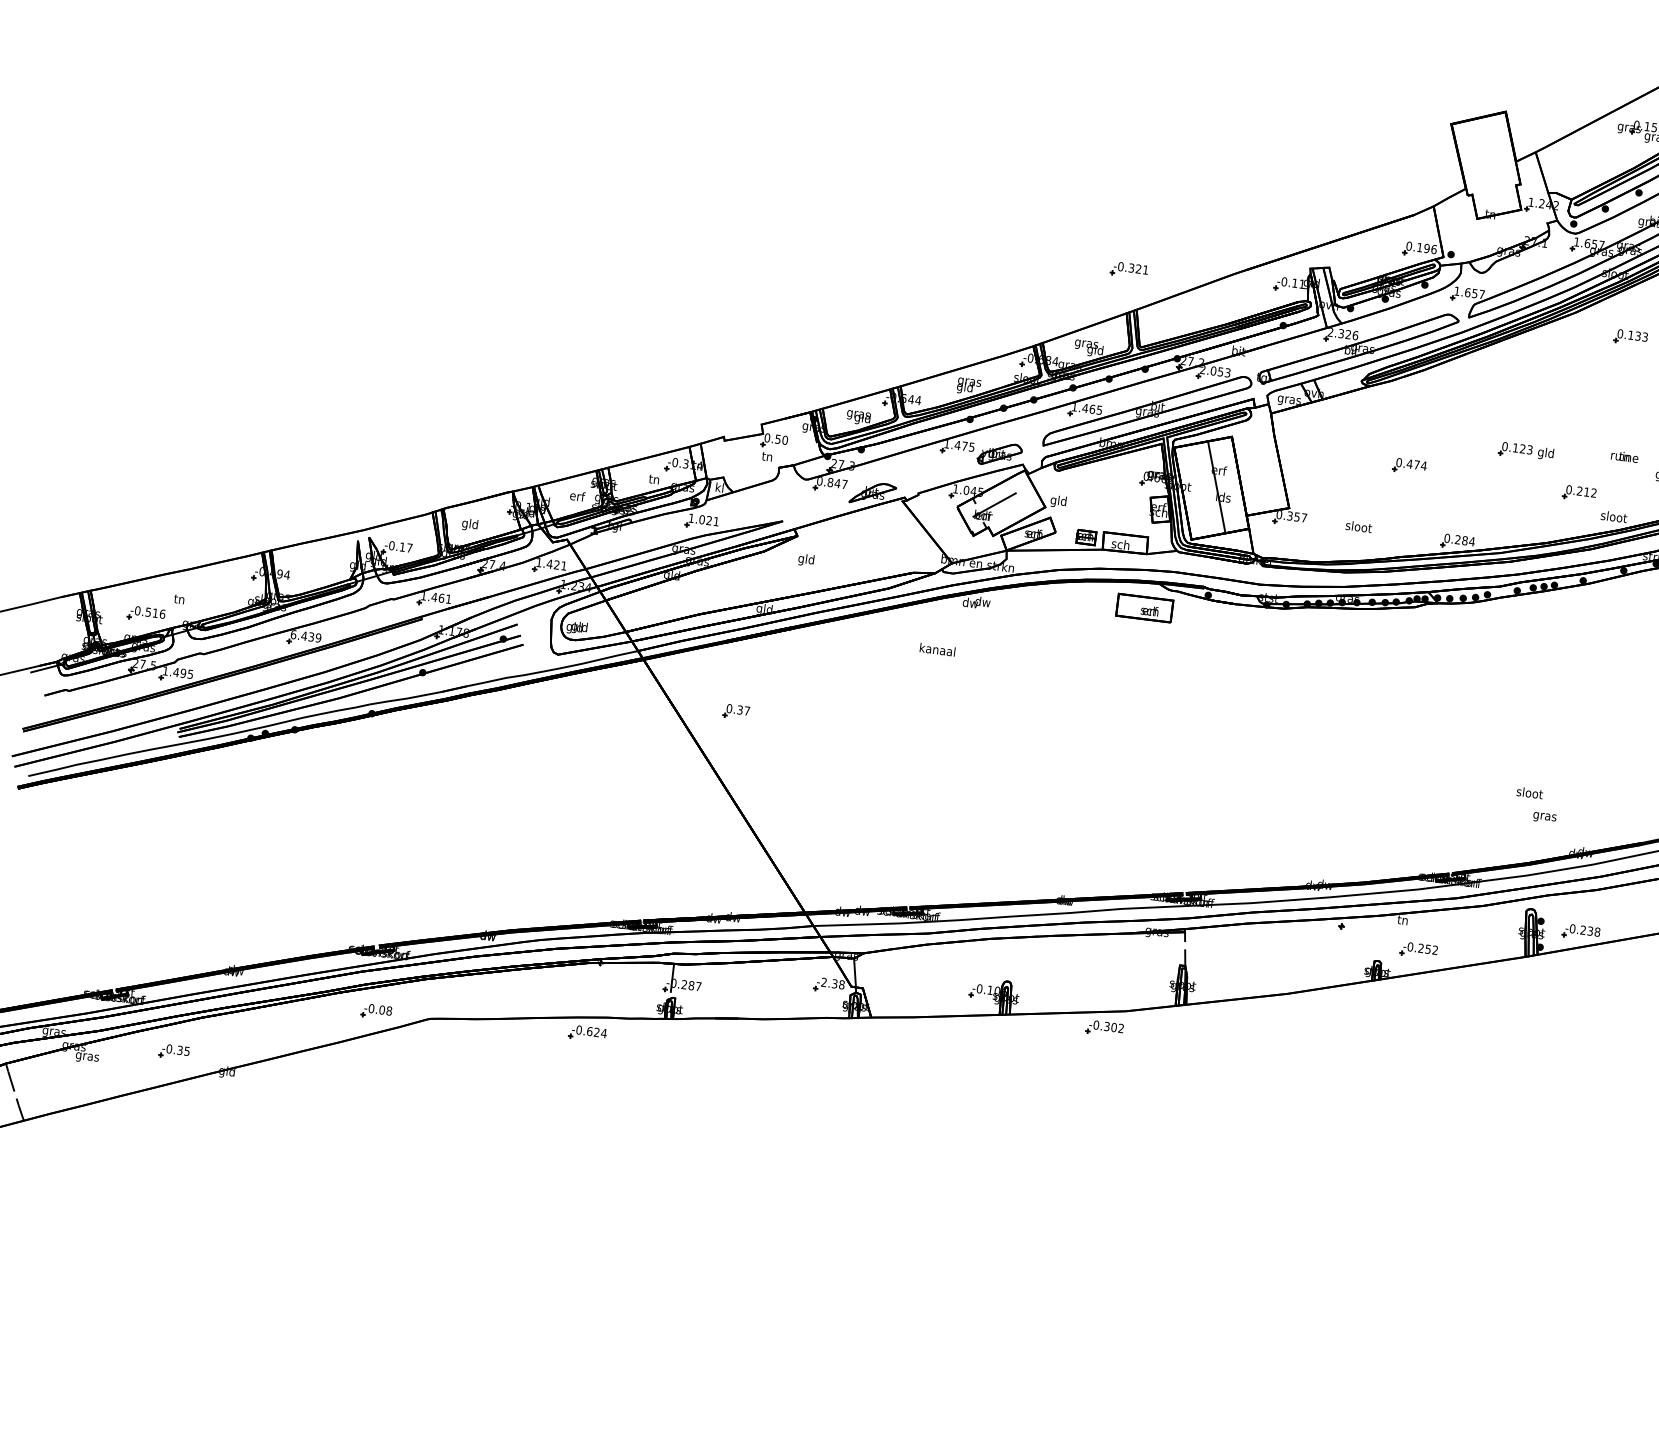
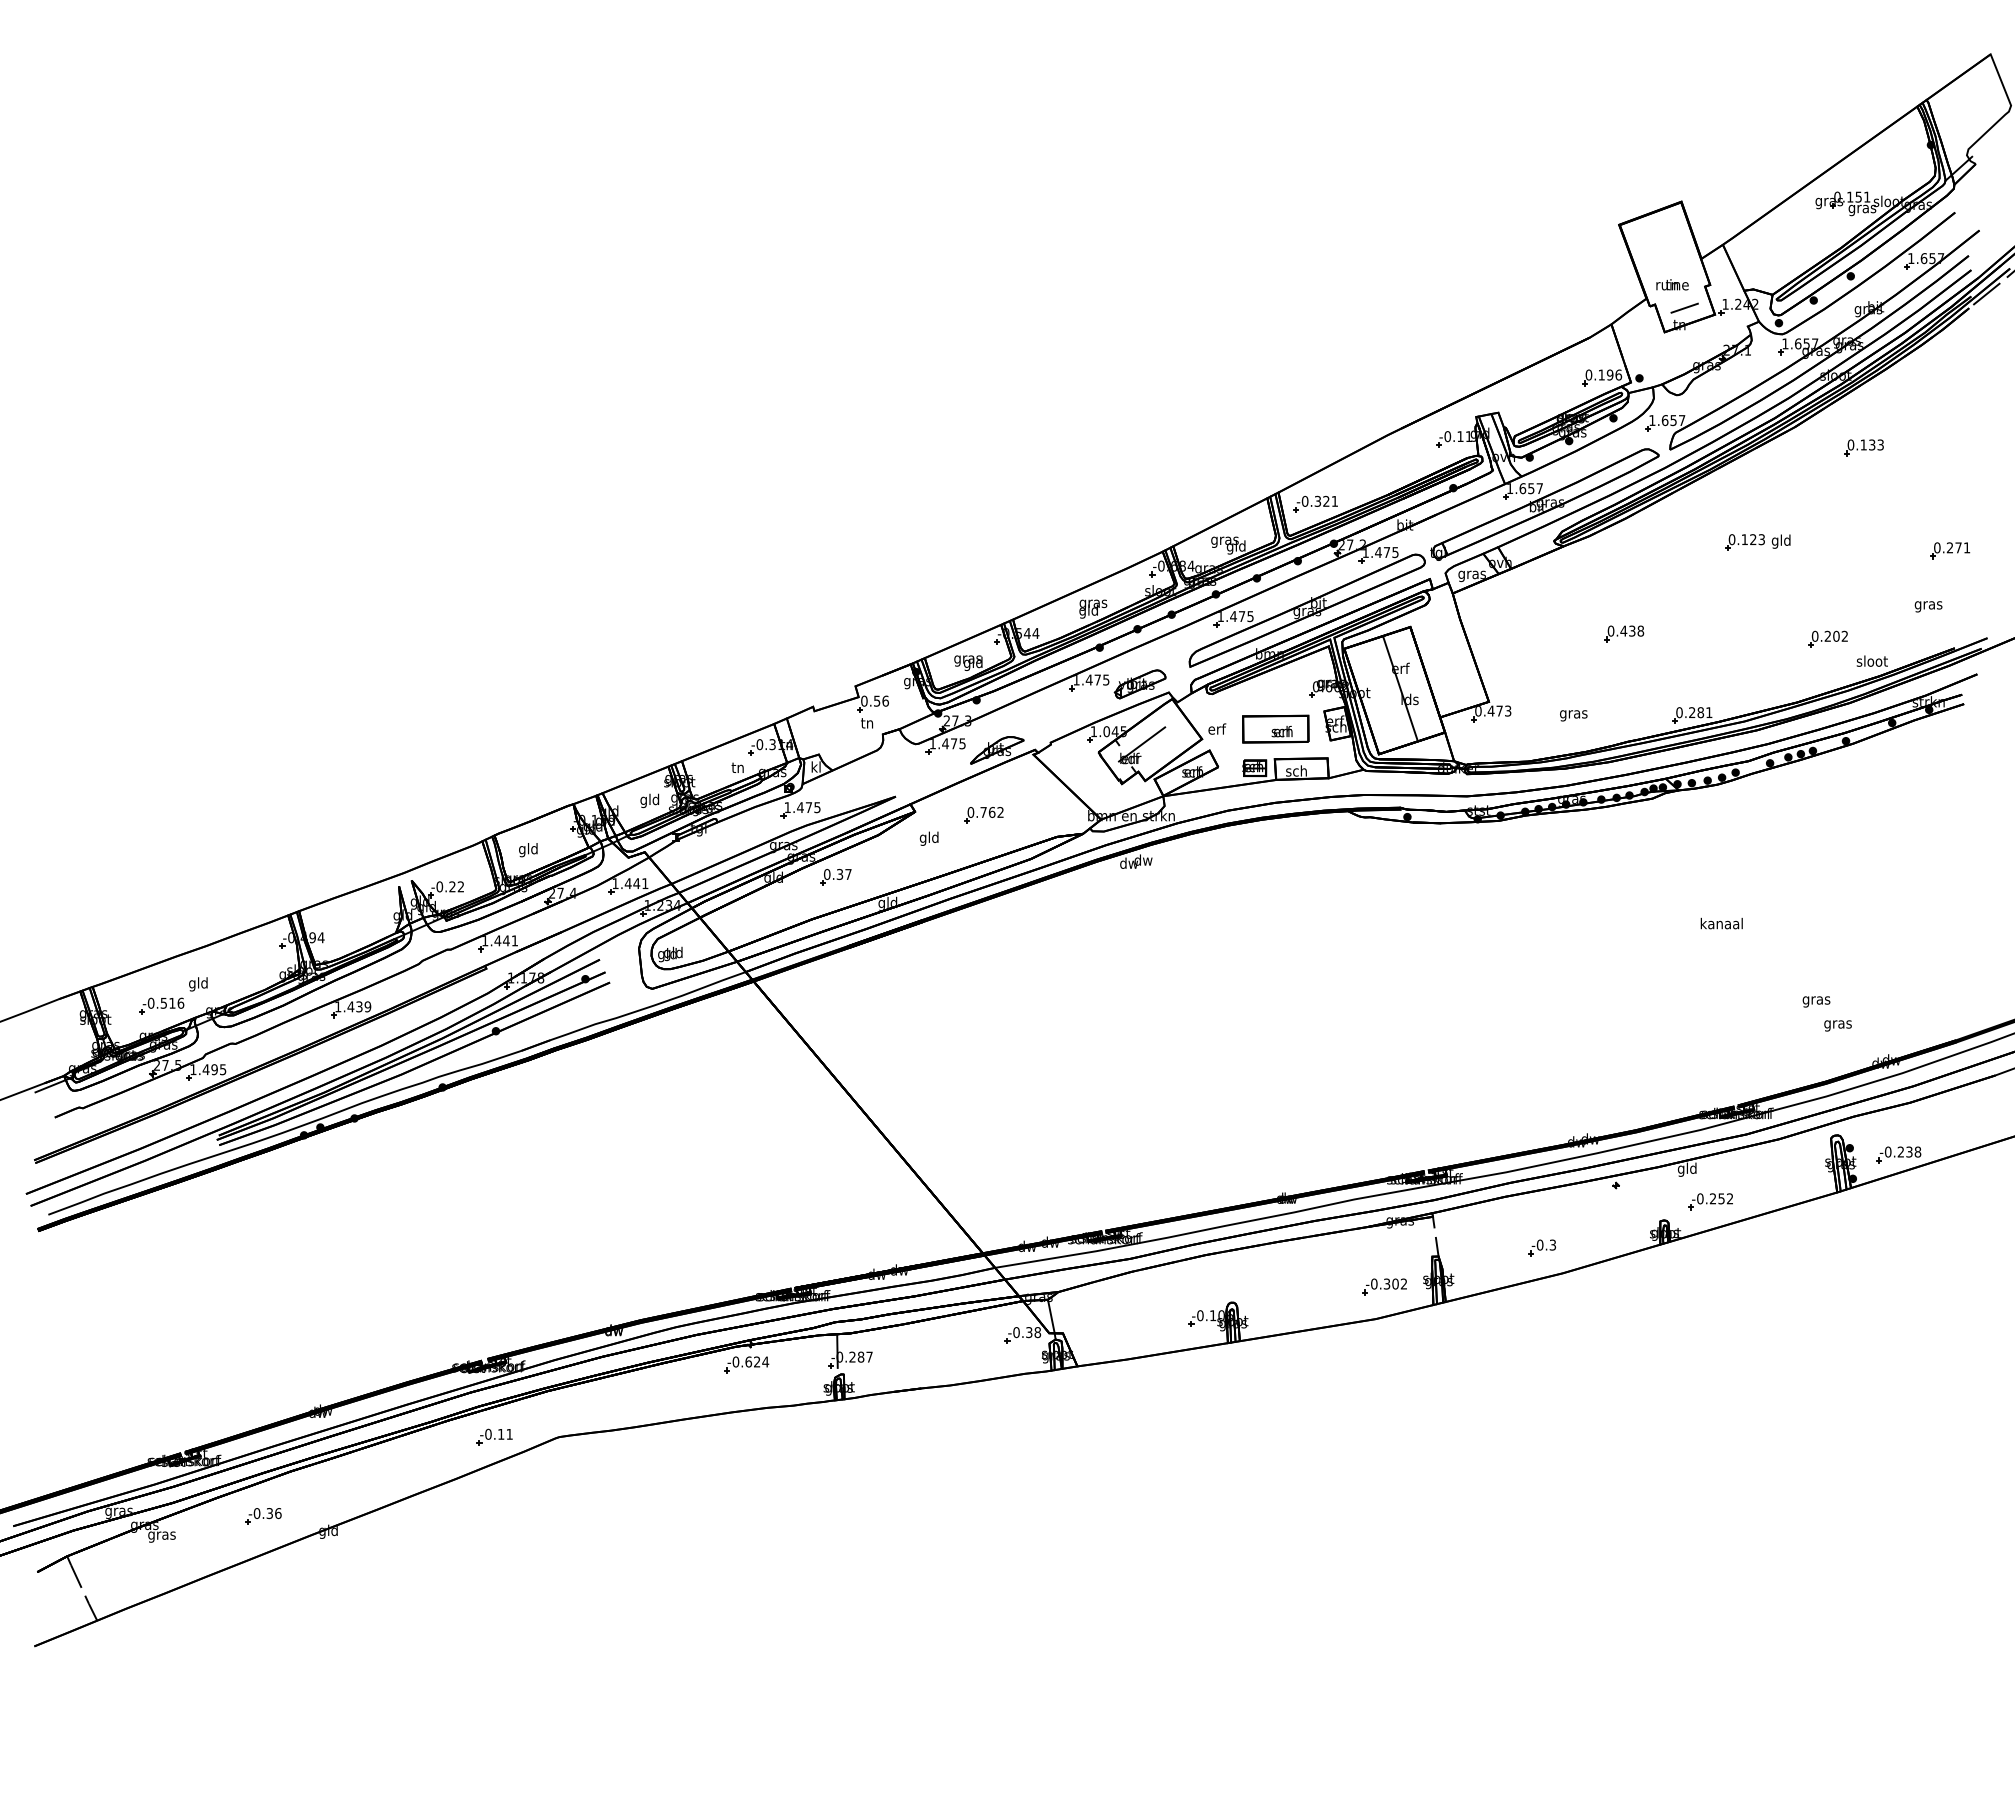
line: (1496, 200) -> (1684, 307), added
part: (1129, 269) -> (1315, 503), moved
text: (1342, 333) -> (1524, 488), 2.326 -> 1.657
text: (1215, 371) -> (1380, 552), 2.053 -> 1.475
text: (1091, 409) -> (1241, 616), 1.465 -> 1.475
text: (785, 439) -> (885, 700), 0.50 -> 0.56
part: (1525, 451) -> (1757, 542), moved
text: (1624, 456) -> (1672, 284), moved
text: (1420, 464) -> (1636, 630), 0.474 -> 0.438
text: (832, 482) -> (947, 743), 0.847 -> 1.475
text: (1587, 491) -> (1836, 635), 0.212 -> 0.202
text: (576, 496) -> (649, 800), erf -> gld
text: (1058, 501) -> (1216, 730), gld -> erf
text: (1297, 516) -> (1499, 710), 0.357 -> 0.473
text: (708, 520) -> (808, 807), 1.021 -> 1.475
text: (1358, 528) -> (1573, 714), sloot -> gras
text: (1471, 541) -> (1708, 712), 0.284 -> 0.281
part: (854, 546) -> (983, 815), added
text: (405, 547) -> (456, 886), -0.17 -> -0.22
text: (556, 564) -> (636, 883), 1.421 -> 1.441
text: (440, 597) -> (505, 940), 1.461 -> 1.441
text: (179, 600) -> (198, 984), tn -> gld
part: (1144, 607) -> (1275, 728), moved
text: (293, 634) -> (338, 1006), 6.439 -> 1.439
text: (937, 649) -> (1721, 923), moved
part: (736, 712) -> (835, 877), moved
text: (1529, 794) -> (1816, 1000), sloot -> gras
text: (1402, 920) -> (1686, 1169), tn -> gld
part: (1272, 969) -> (1541, 1247), added
text: (824, 982) -> (1016, 1332), -2.38 -> -0.38
text: (385, 1009) -> (504, 1433), -0.08 -> -0.11
part: (1104, 1028) -> (1384, 1286), moved
part: (587, 1033) -> (746, 1364), moved
text: (187, 1051) -> (278, 1513), -0.35 -> -0.36

